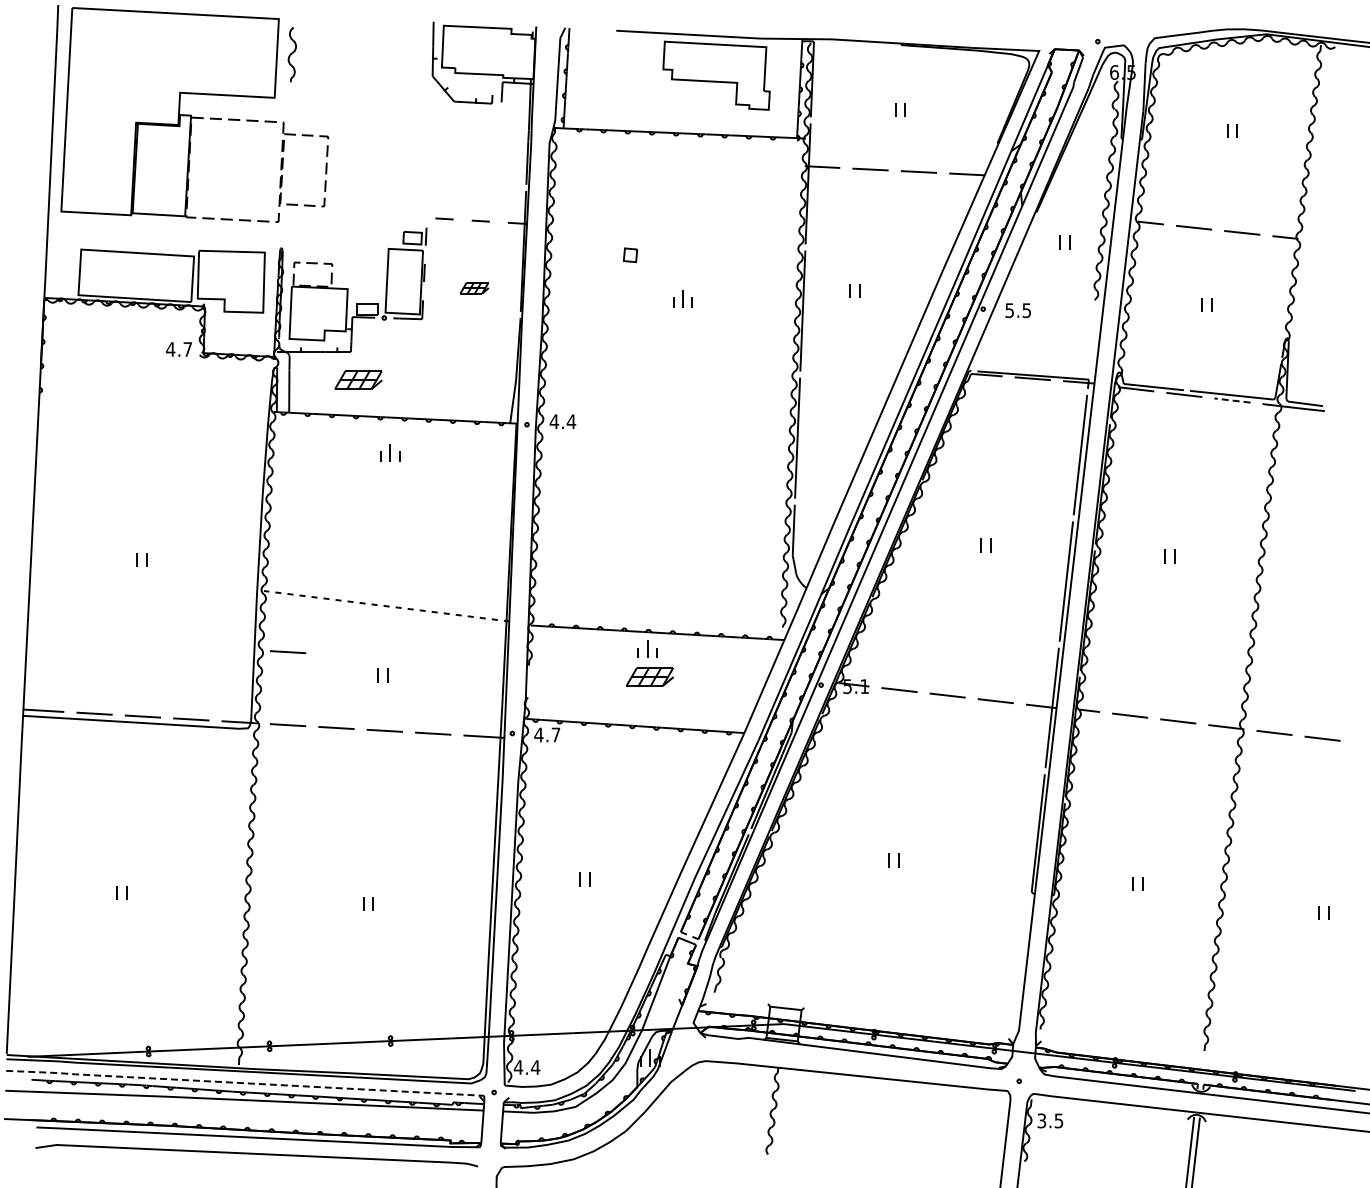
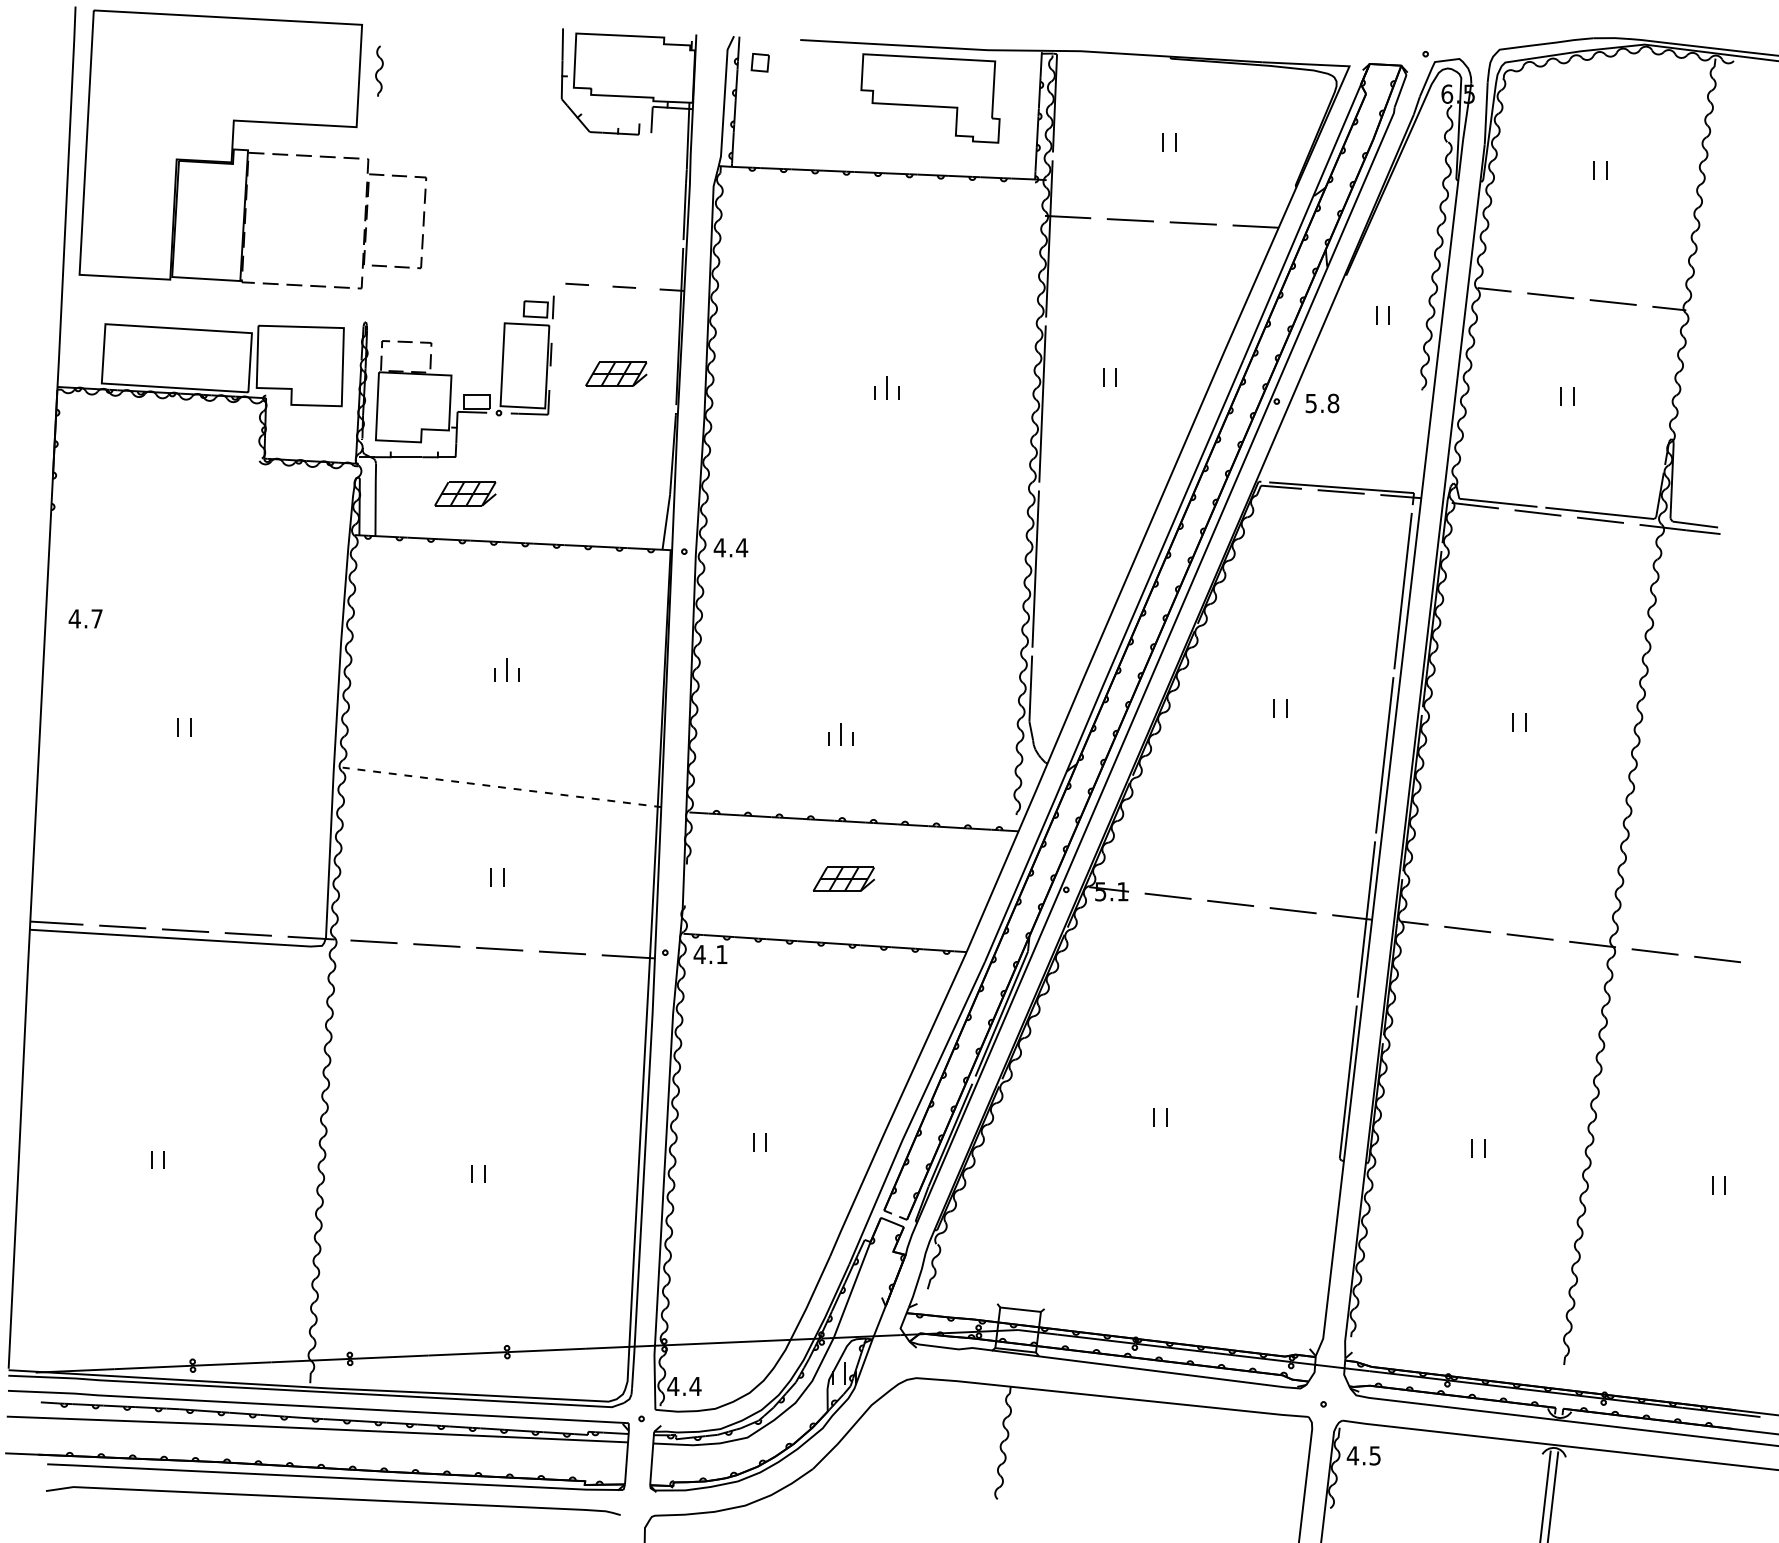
part: (291, 54) -> (378, 70), size x0.71
part: (630, 255) -> (760, 63), moved
part: (474, 287) -> (616, 373), size x1.67
text: (1026, 310) -> (1333, 403), 5.5 -> 5.8
text: (178, 349) -> (84, 618), moved
line: (1231, 400) -> (1599, 520), dashed -> solid
part: (390, 452) -> (507, 669), moved
part: (647, 648) -> (840, 733), moved
line: (288, 652) -> (374, 847), removed
text: (555, 734) -> (721, 953), 4.7 -> 4.1
line: (244, 1083) -> (317, 1407), dashed -> solid
text: (1041, 1120) -> (1352, 1455), 3.5 -> 4.5

